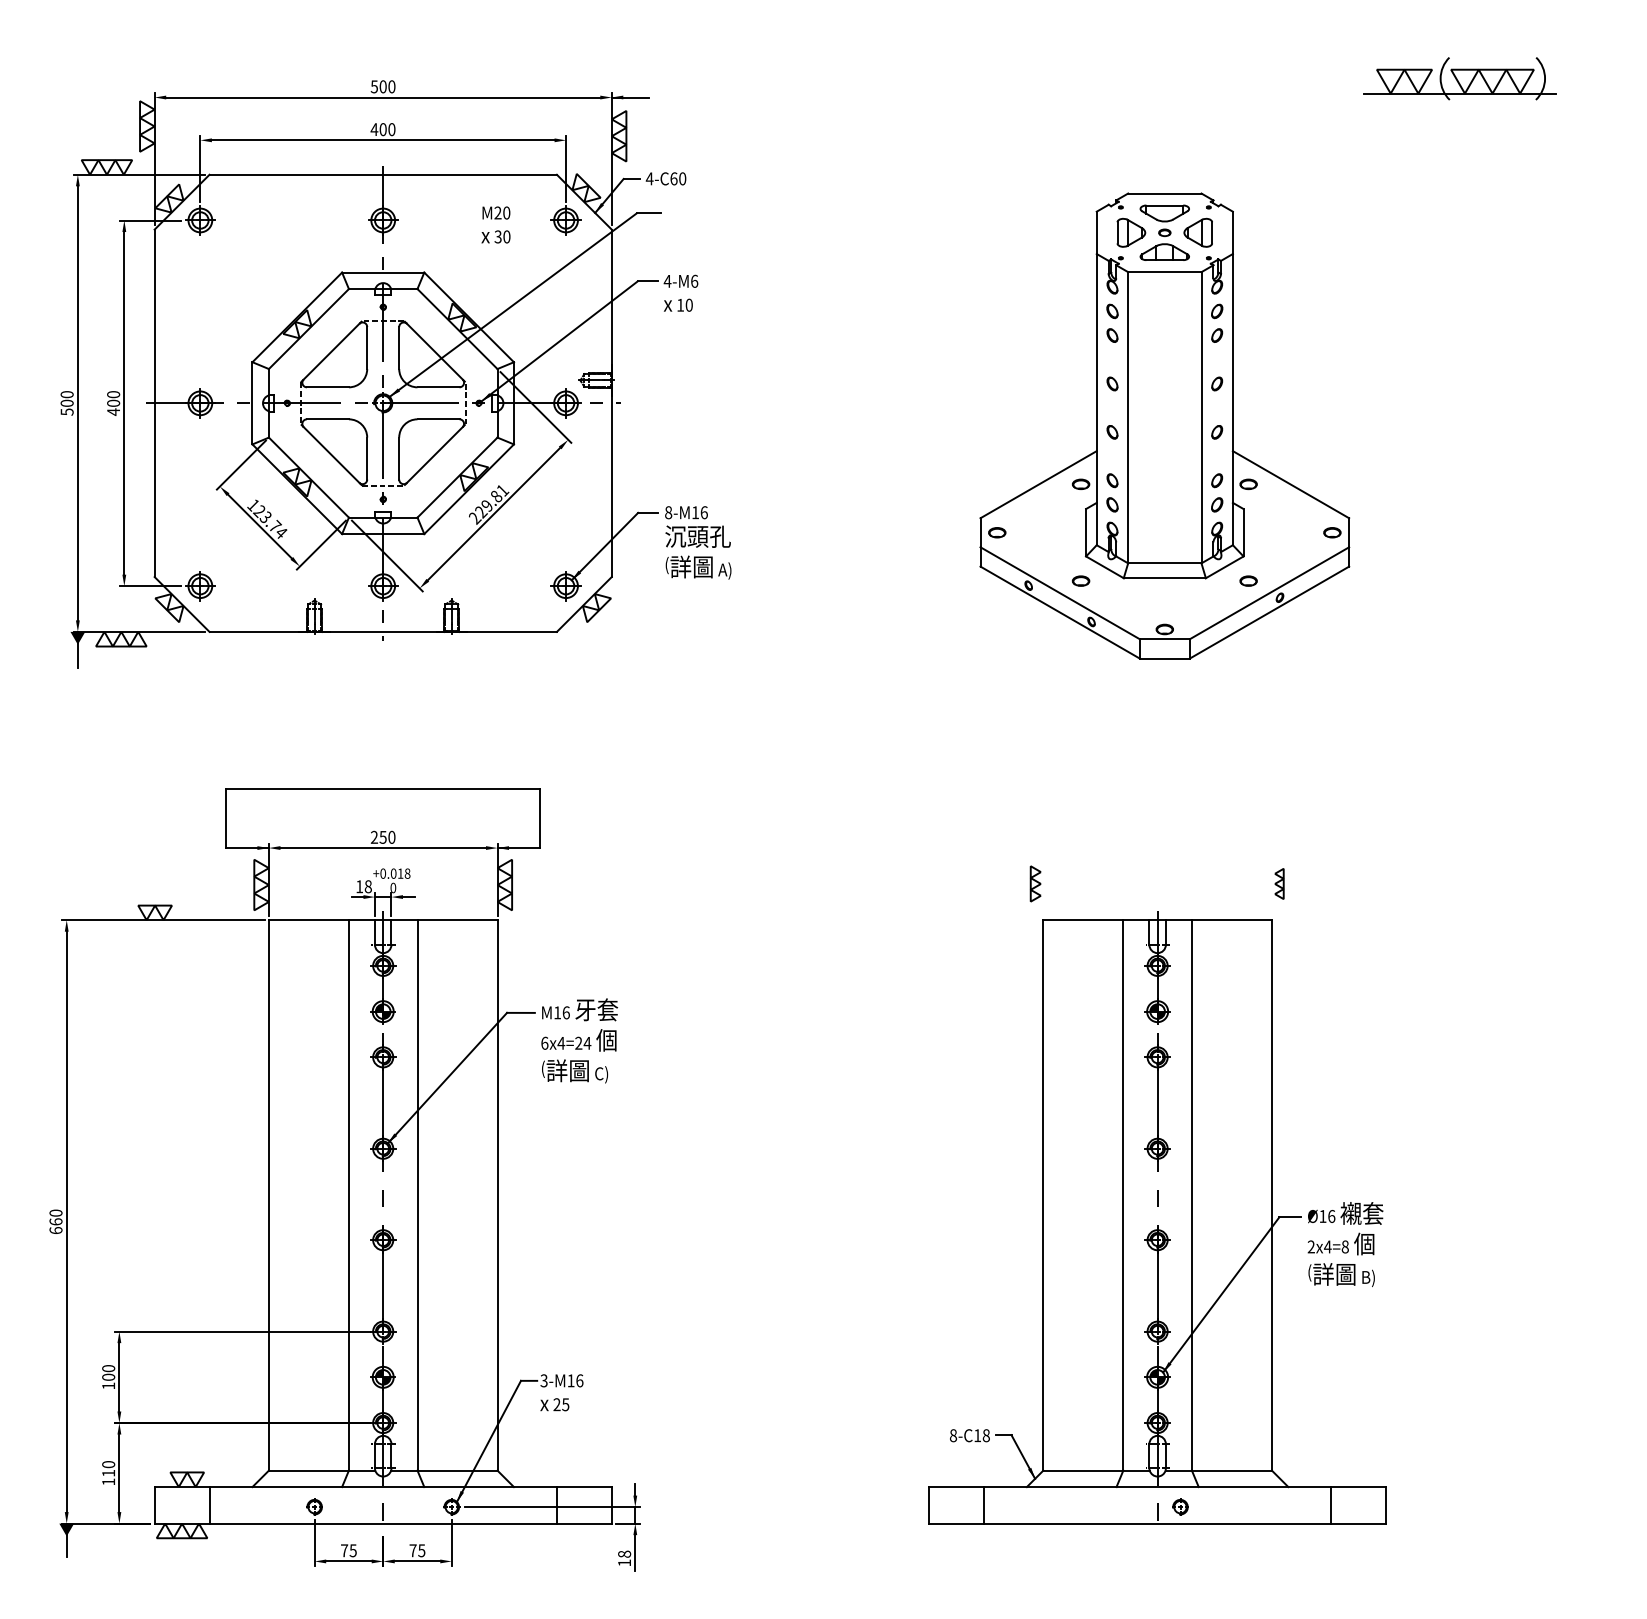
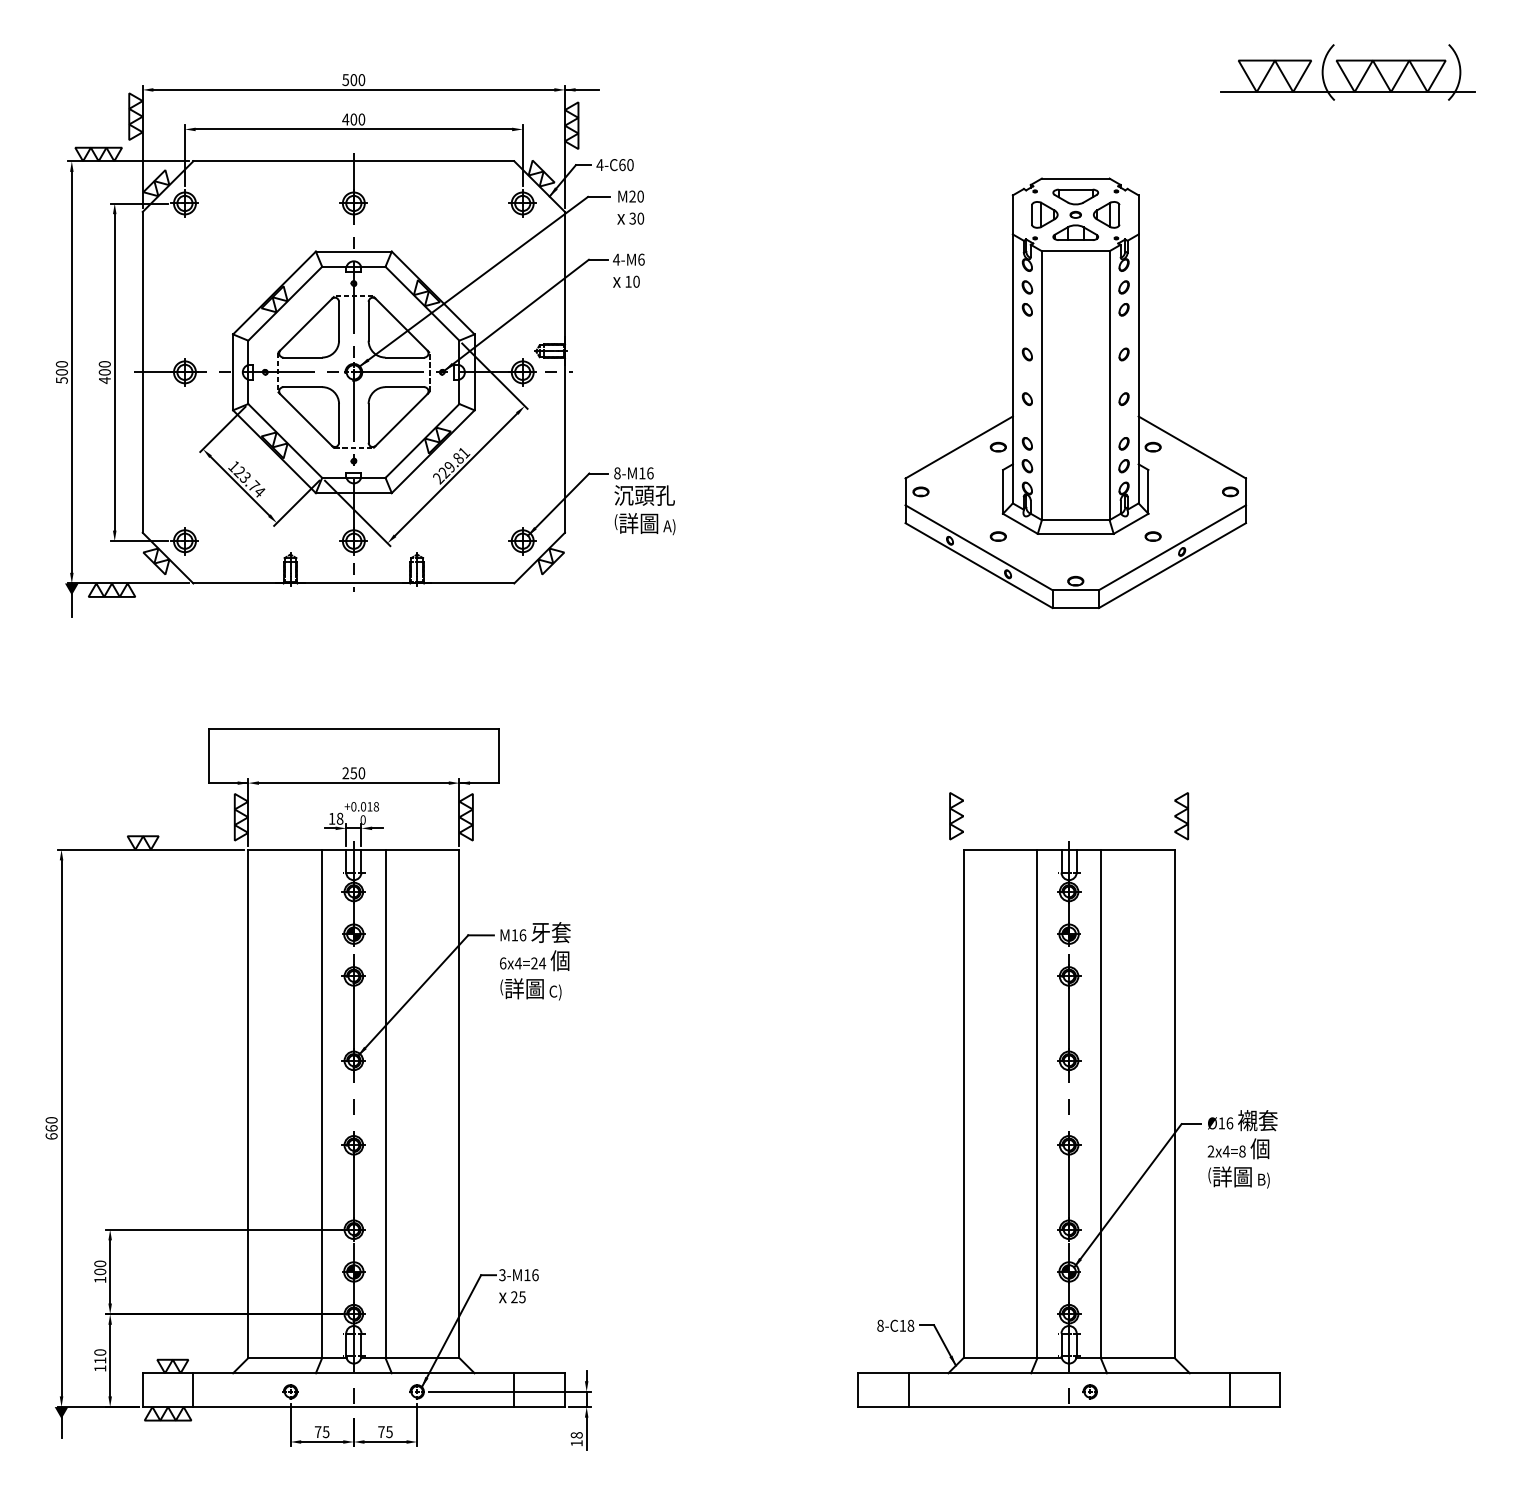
part: (1460, 78) -> (1348, 72), size x1.43
text: (495, 224) -> (630, 207), moved
part: (1035, 883) -> (956, 815), size x1.43
part: (1279, 883) -> (1181, 815), size x1.67

